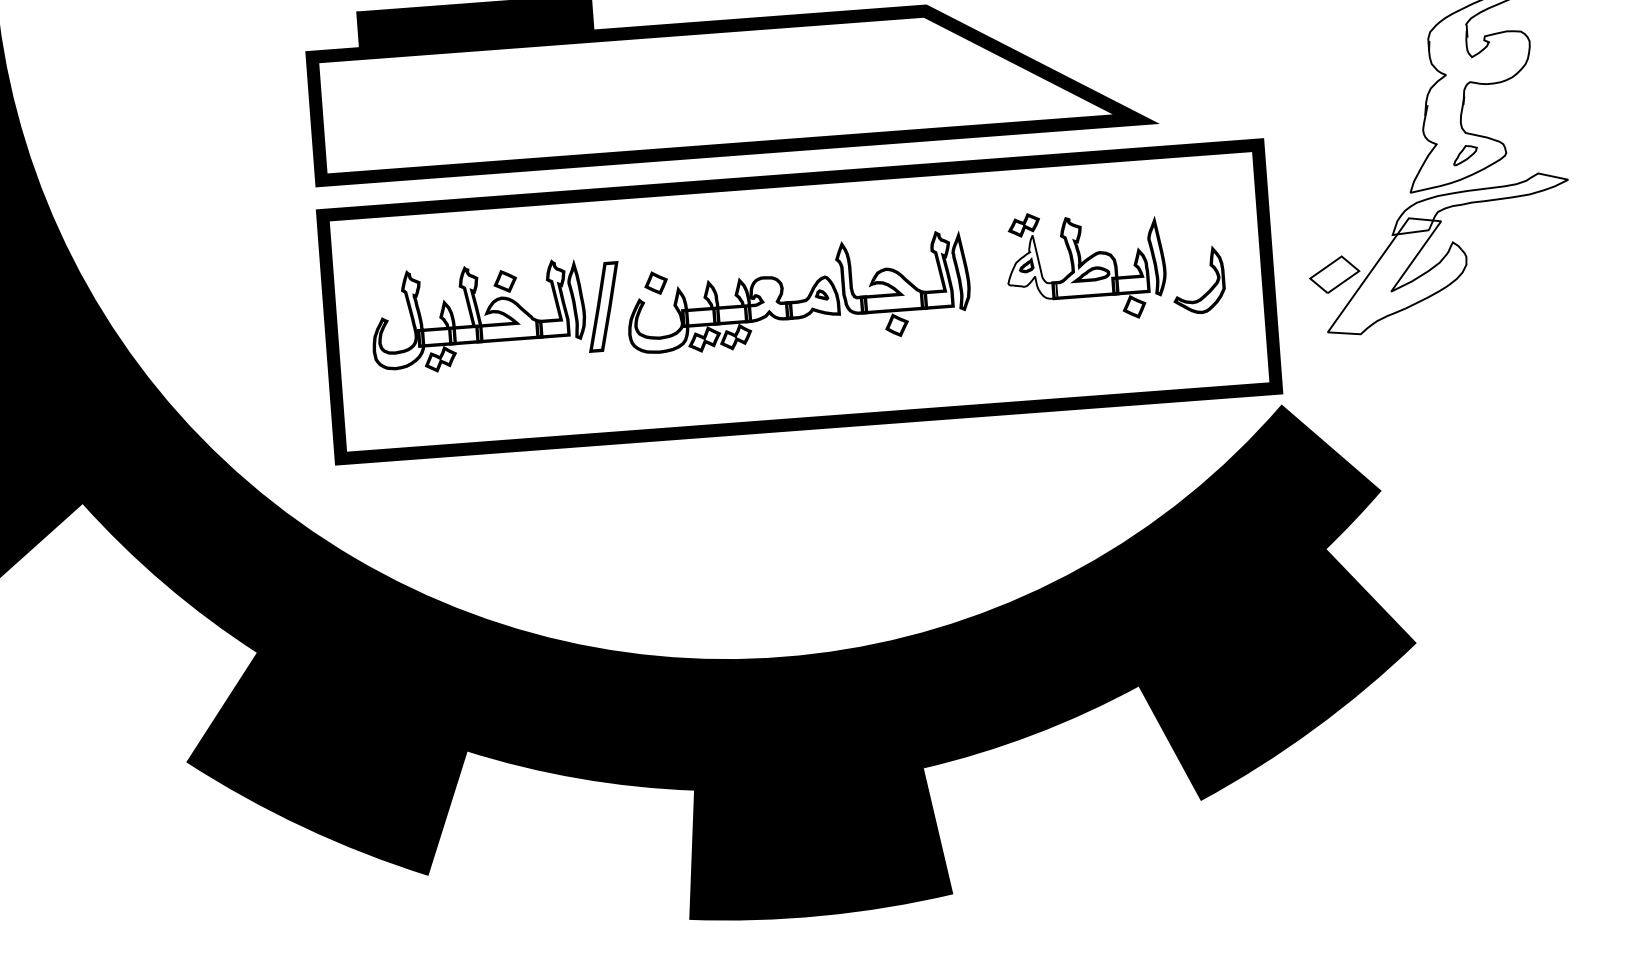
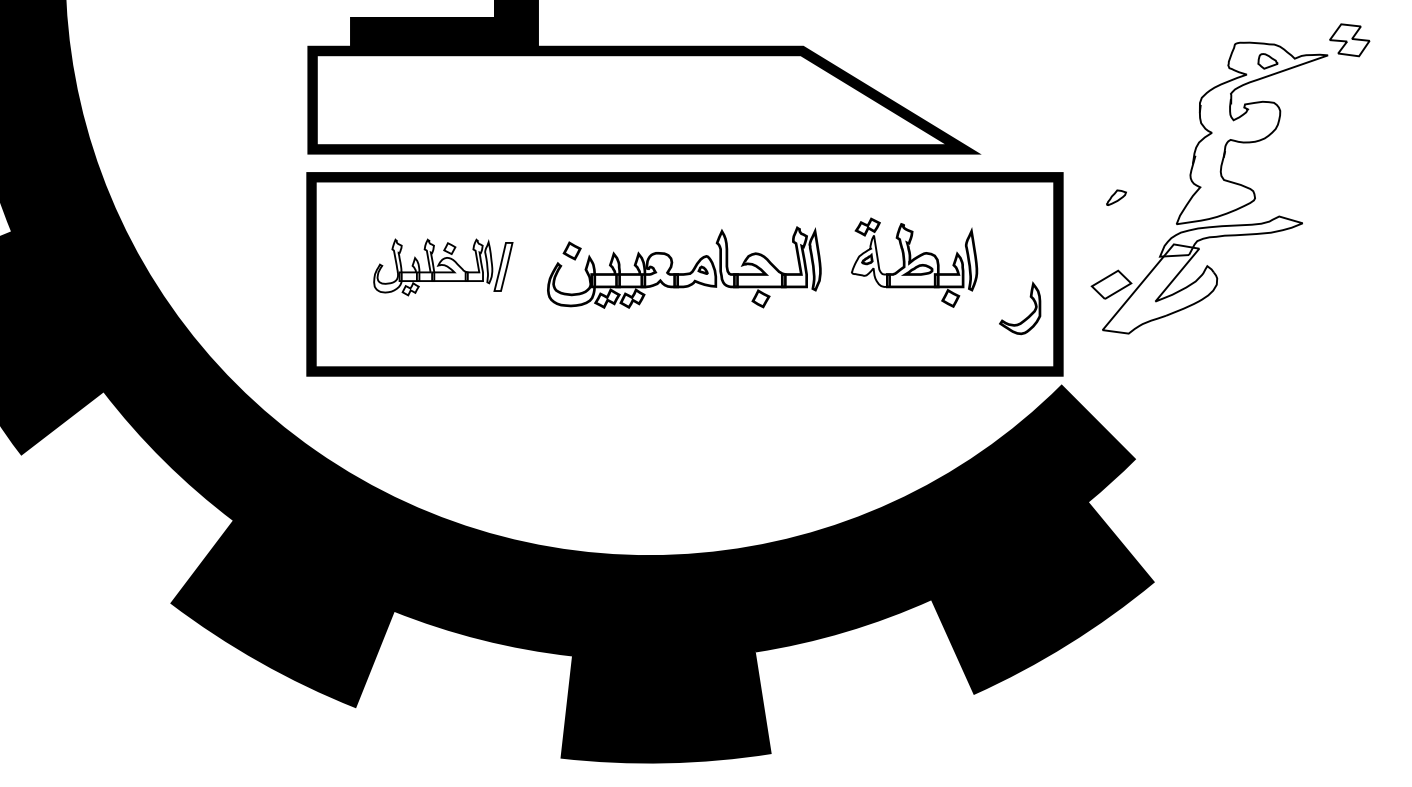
part: (1465, 154) -> (1116, 197), moved
part: (1209, 288) -> (1028, 315), moved
part: (496, 315) -> (443, 267), size x0.7

